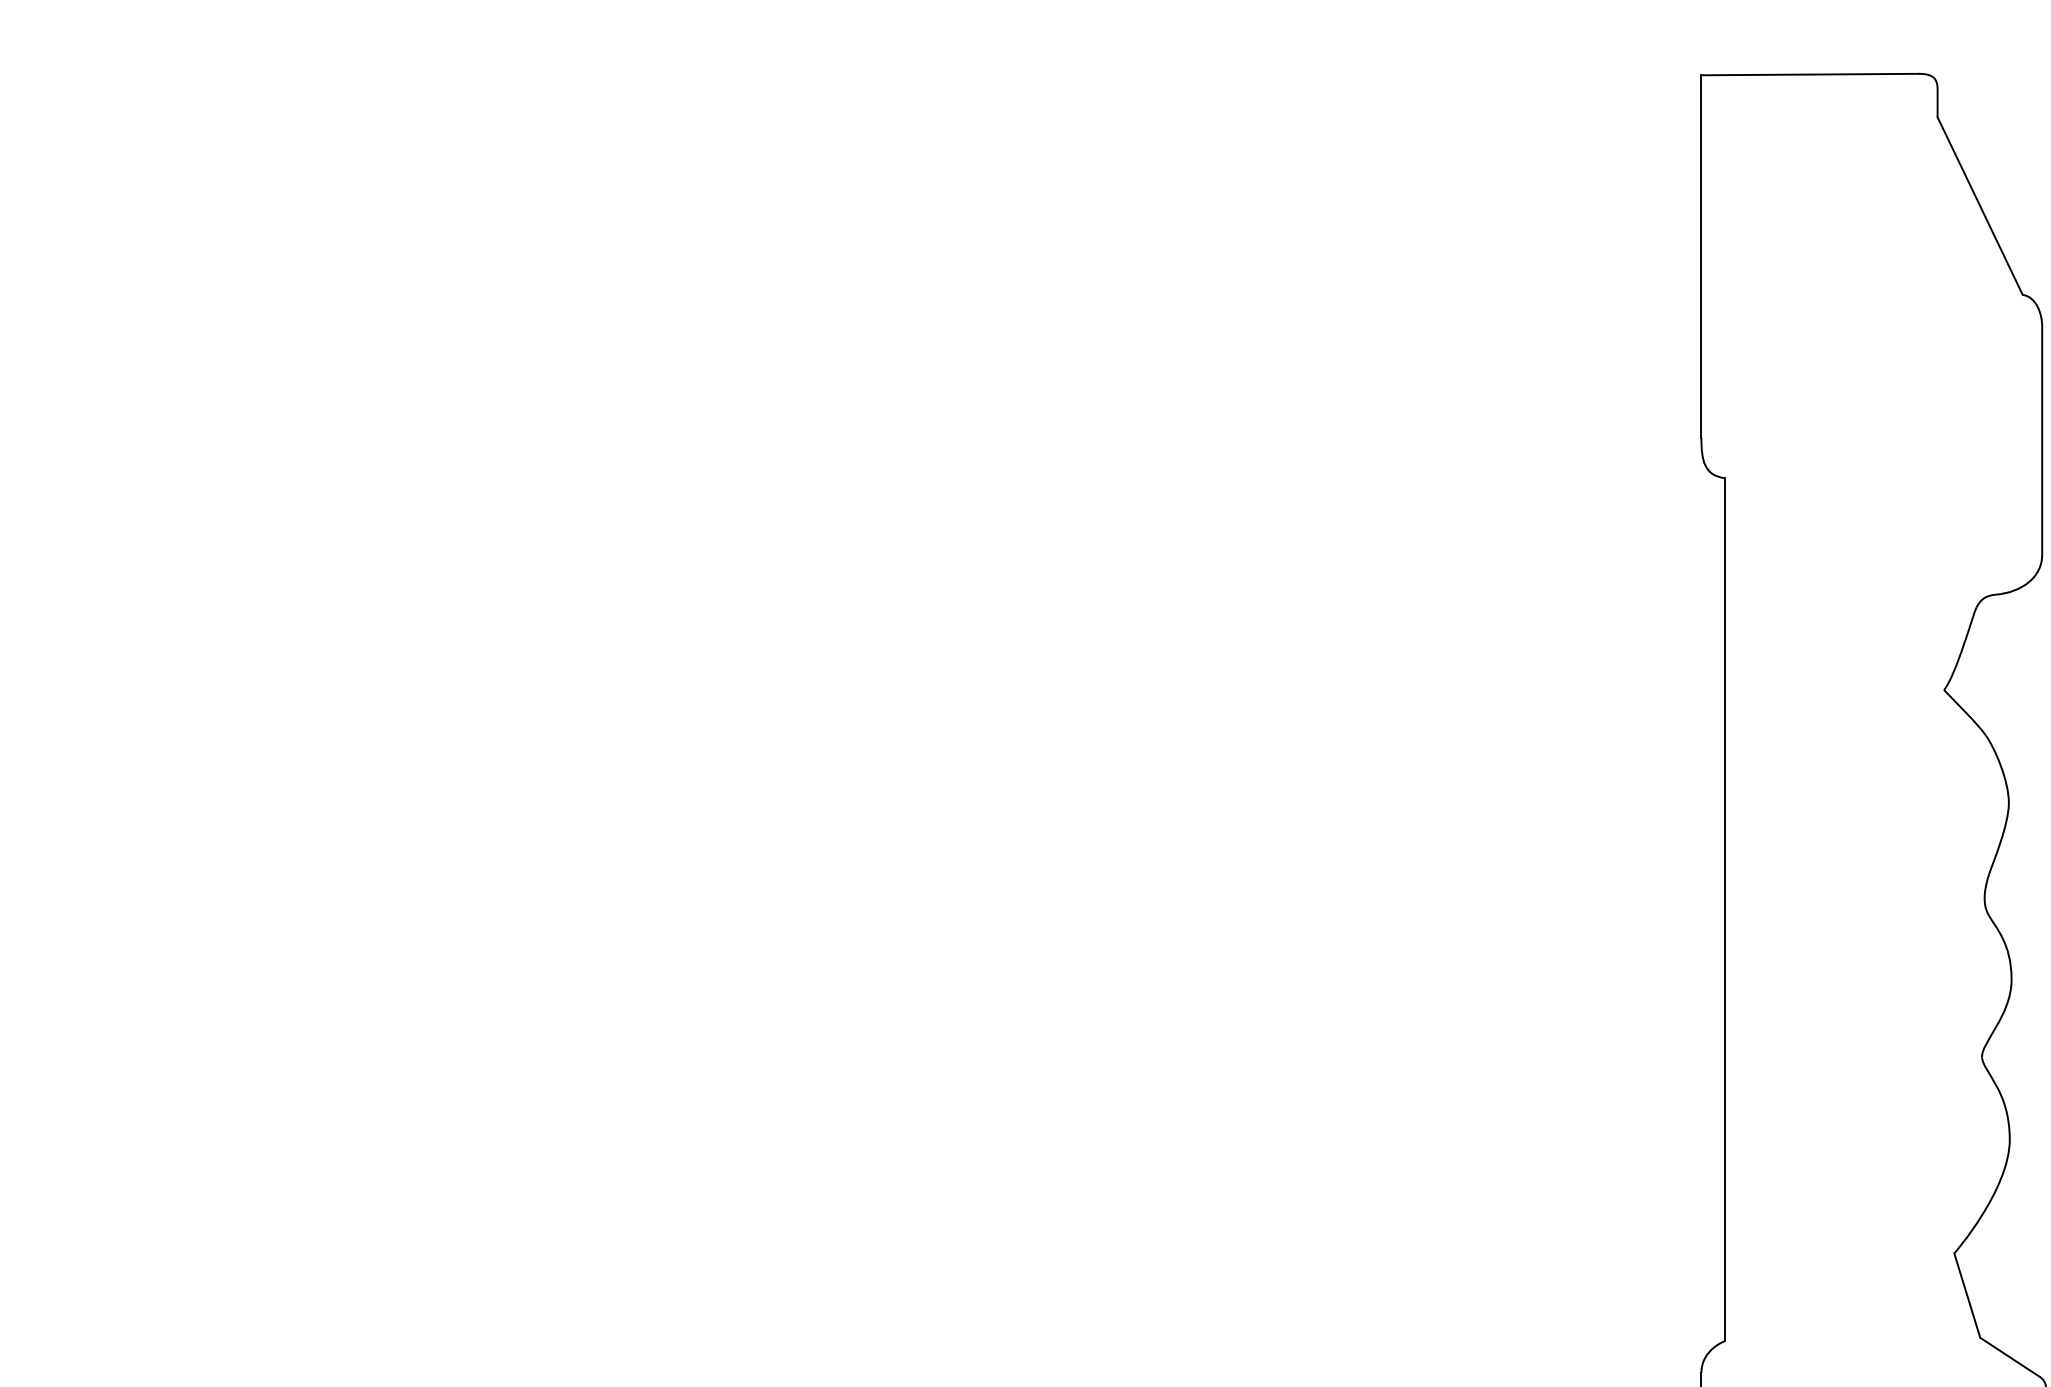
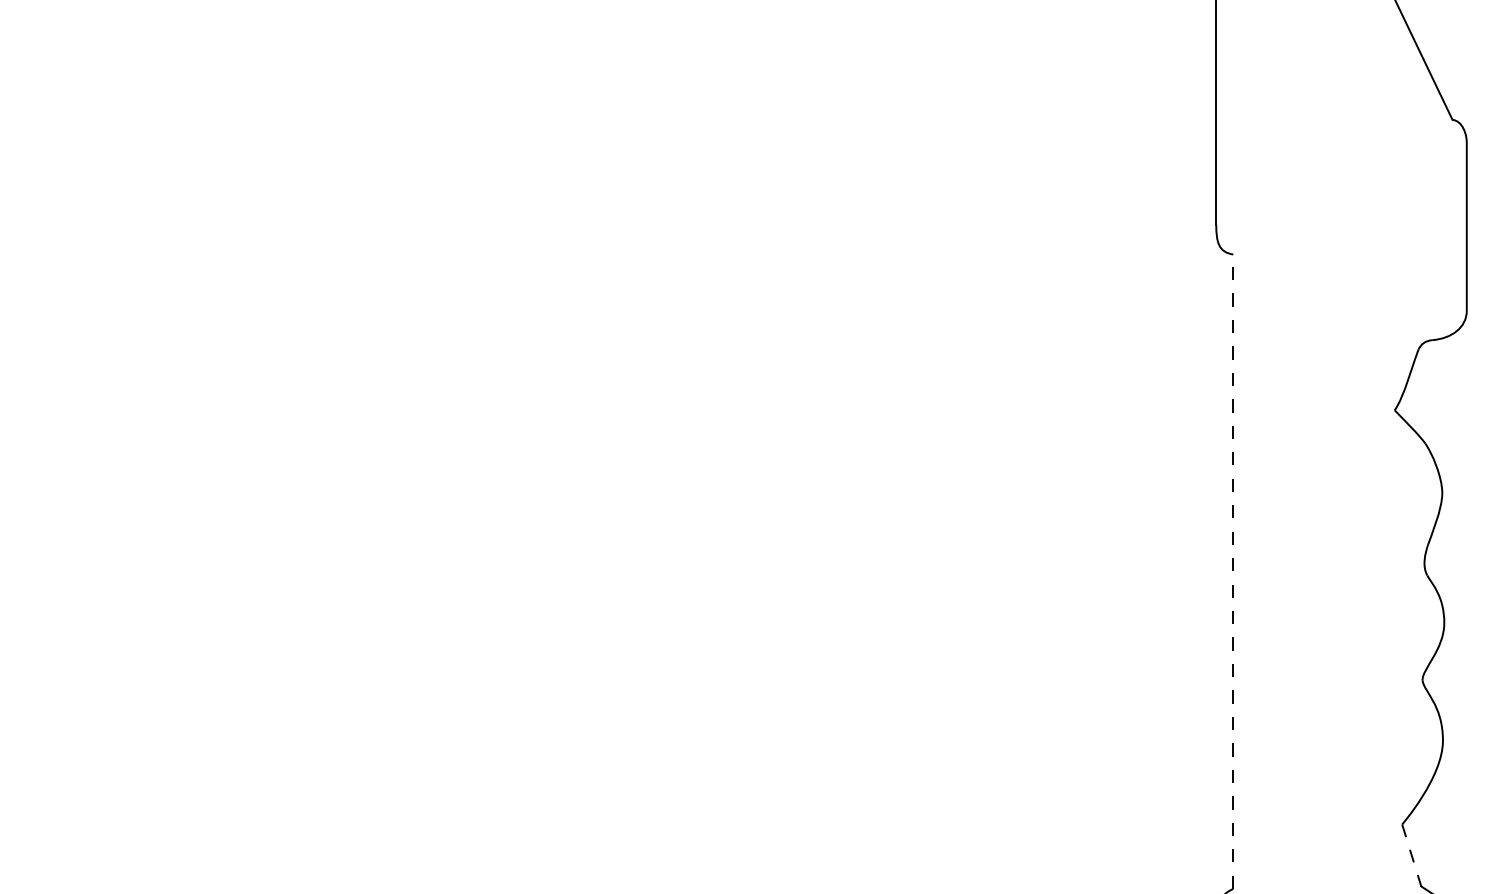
line: (1724, 909) -> (1233, 571), solid -> dashed
line: (1967, 1296) -> (1411, 856), solid -> dashed

